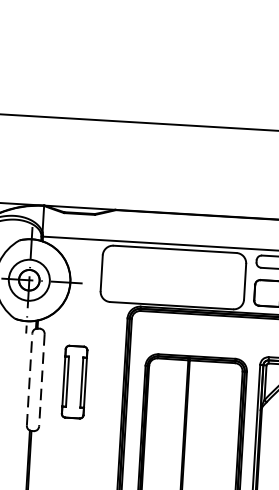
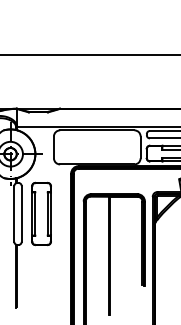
line: (30, 378) -> (14, 213), dashed -> solid
line: (41, 379) -> (21, 213), dashed -> solid
part: (74, 381) -> (41, 213), size x1.43

